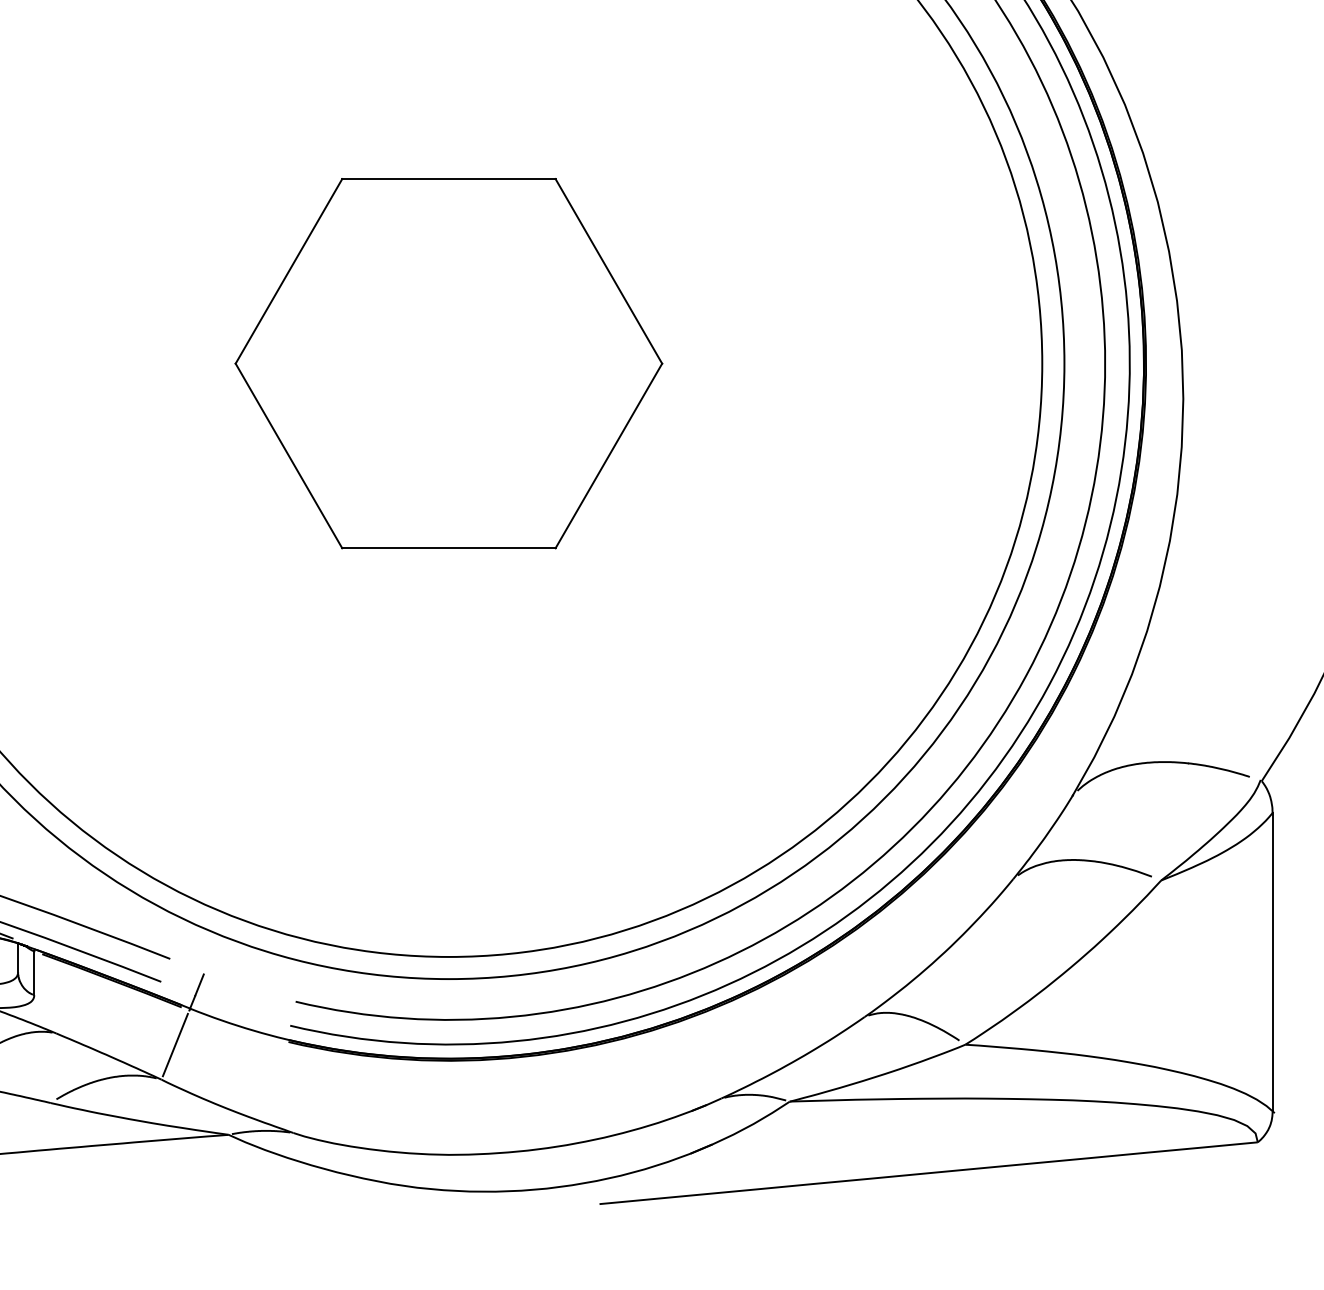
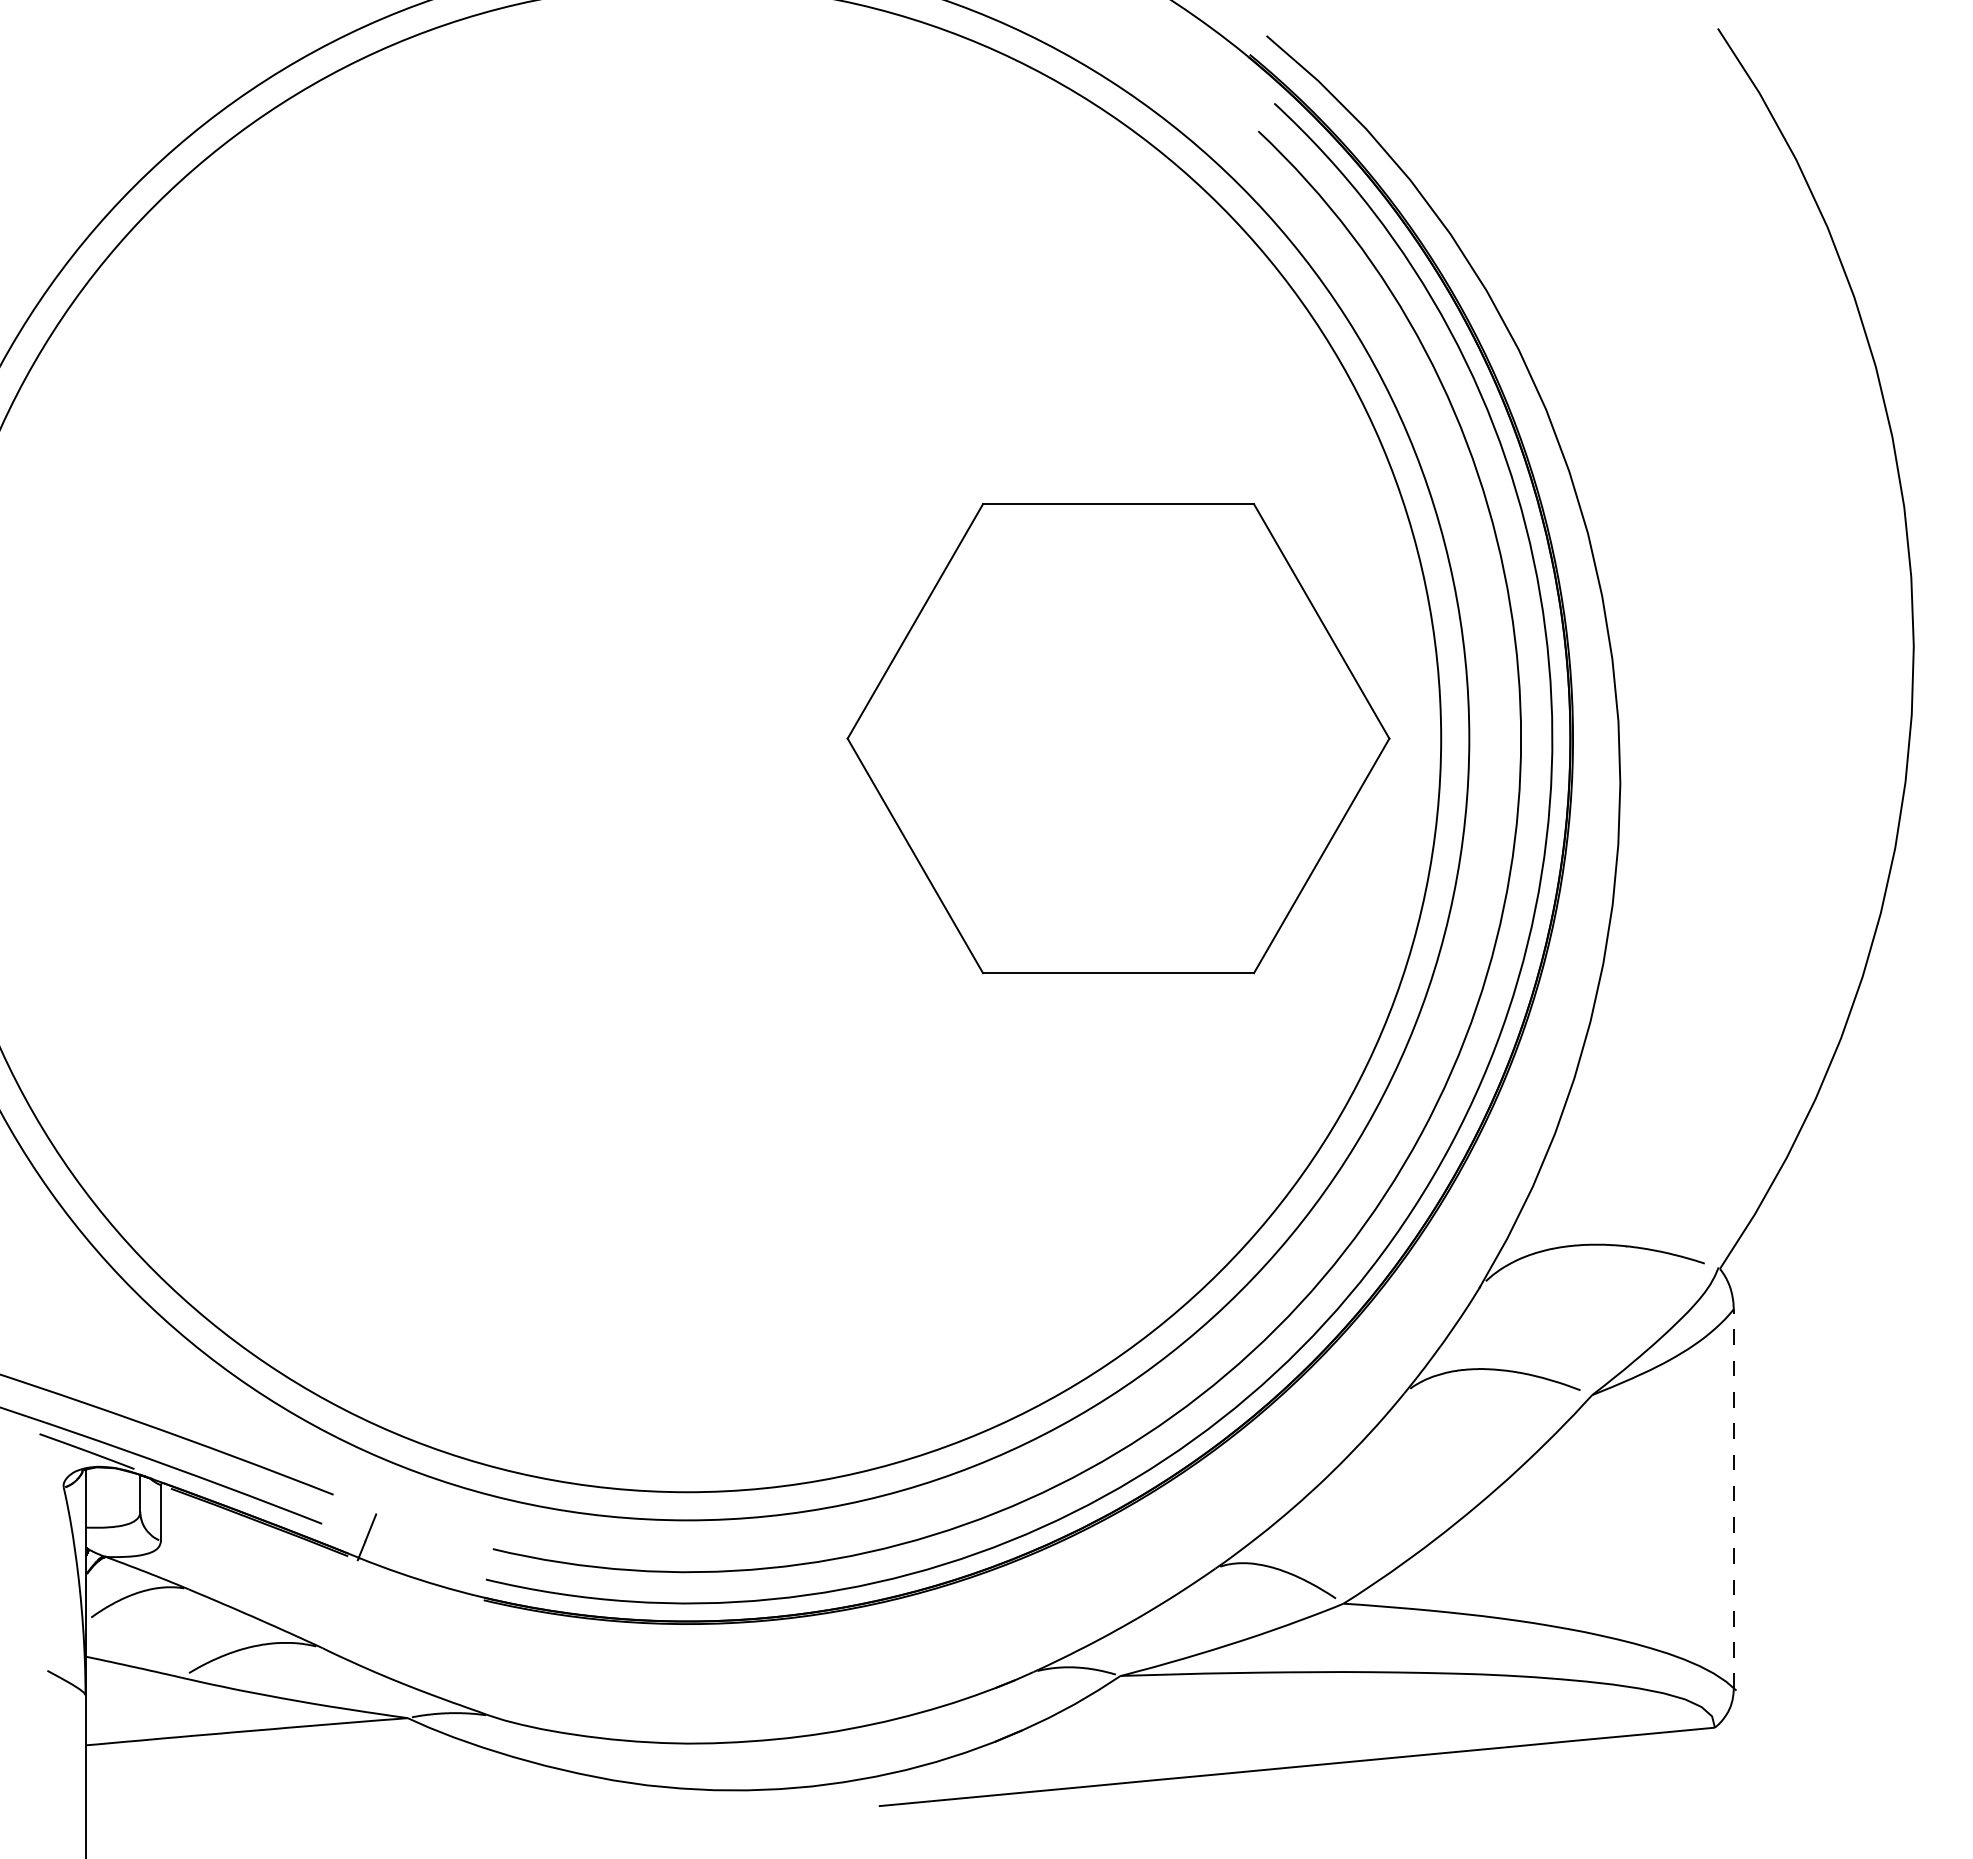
part: (448, 363) -> (1118, 738), moved
line: (1272, 962) -> (1733, 1499), solid -> dashed
line: (175, 1044) -> (340, 1603), removed

